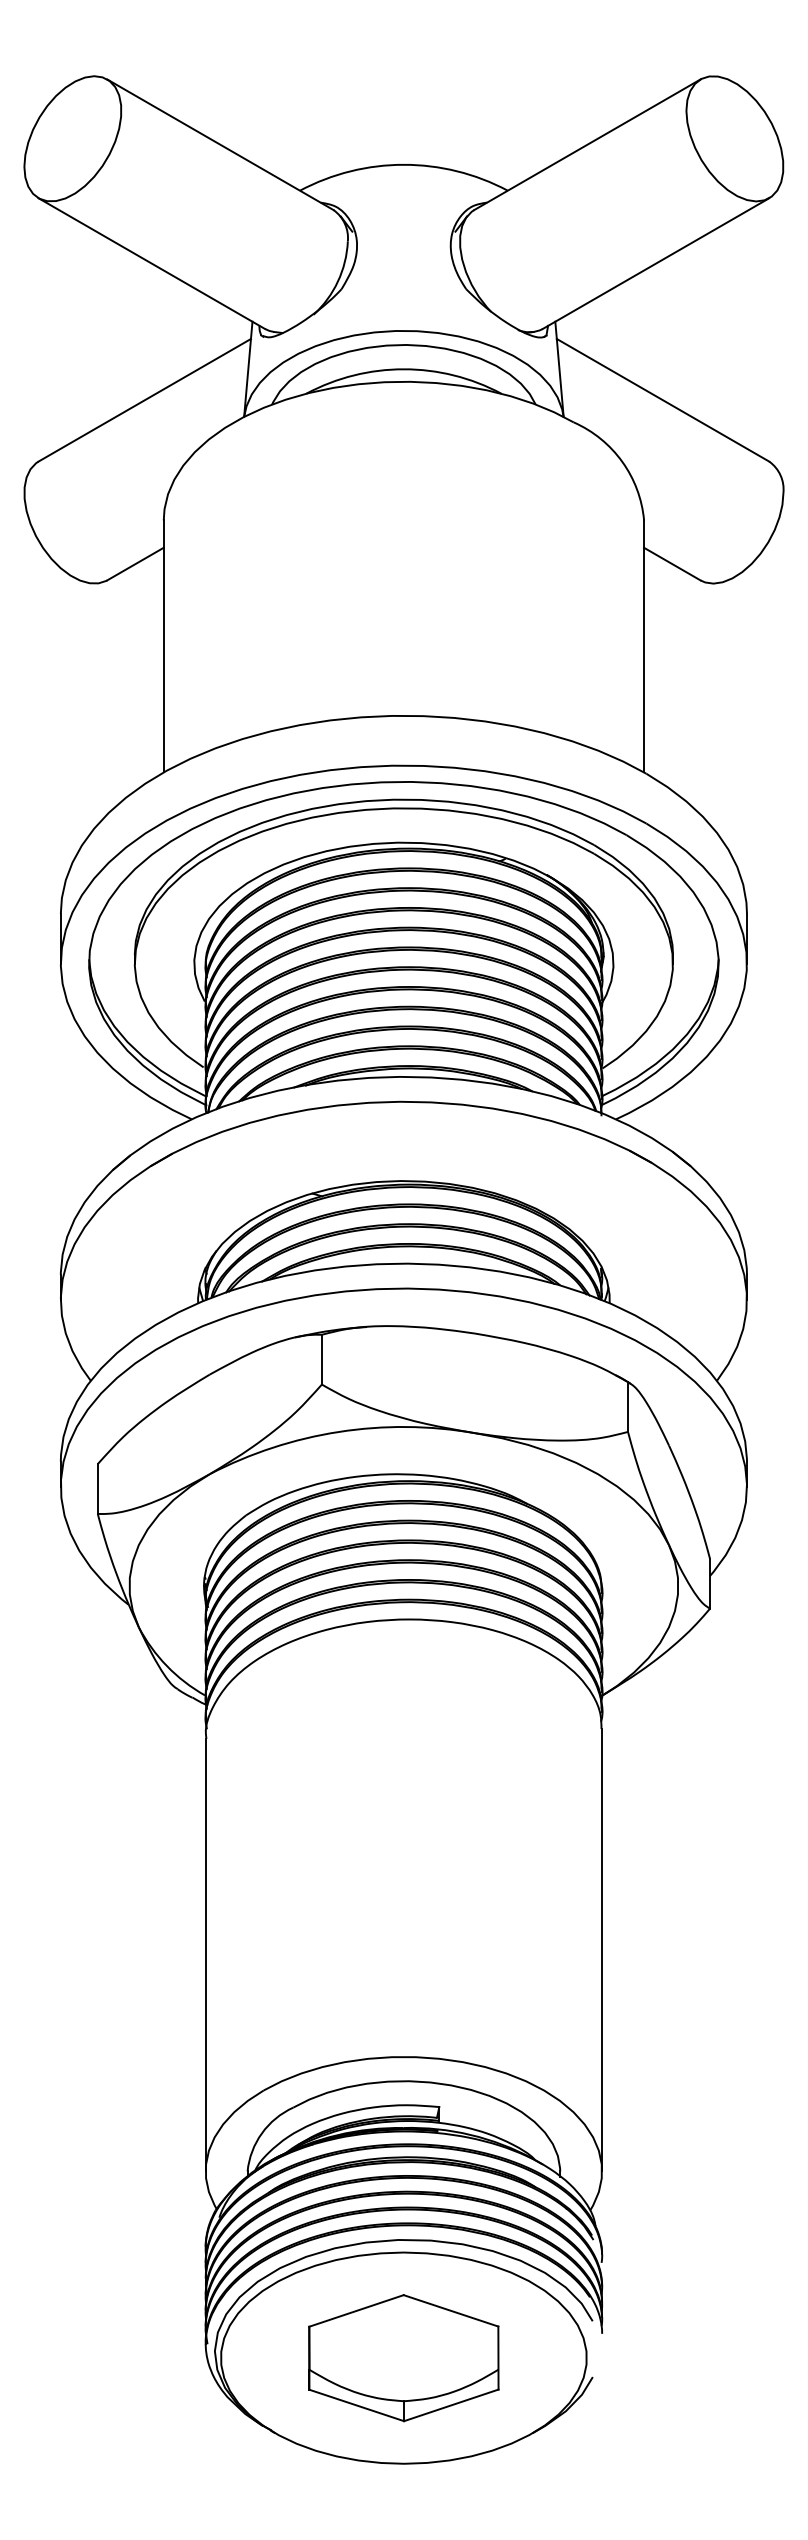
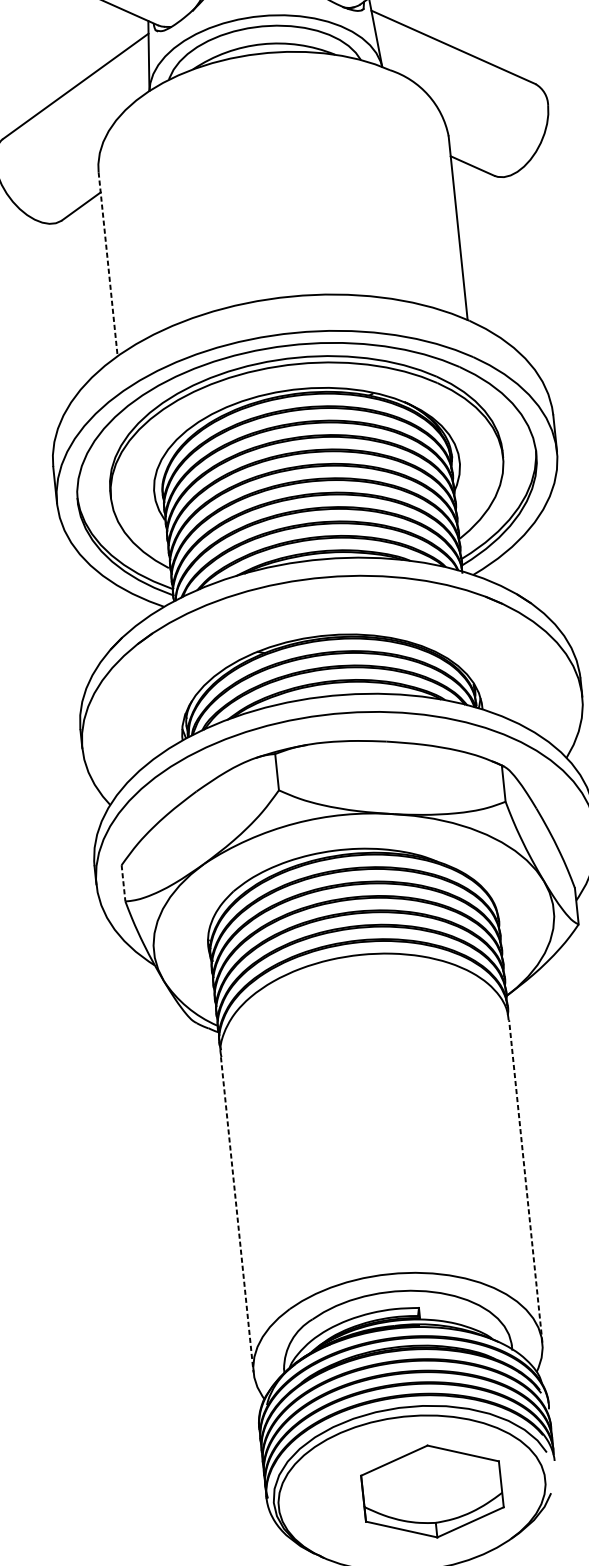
line: (163, 646) -> (107, 264), solid -> dashed
line: (97, 1489) -> (123, 883), solid -> dashed
line: (602, 1949) -> (525, 1180), solid -> dashed
line: (205, 1955) -> (237, 1215), solid -> dashed
part: (403, 2358) -> (432, 1491), moved

